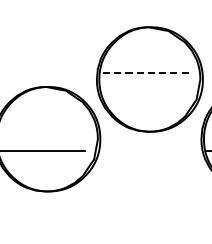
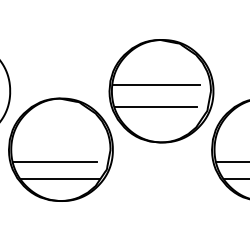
line: (143, 72) -> (155, 84), dashed -> solid
line: (143, 95) -> (155, 106), added
line: (46, 169) -> (60, 179), added

